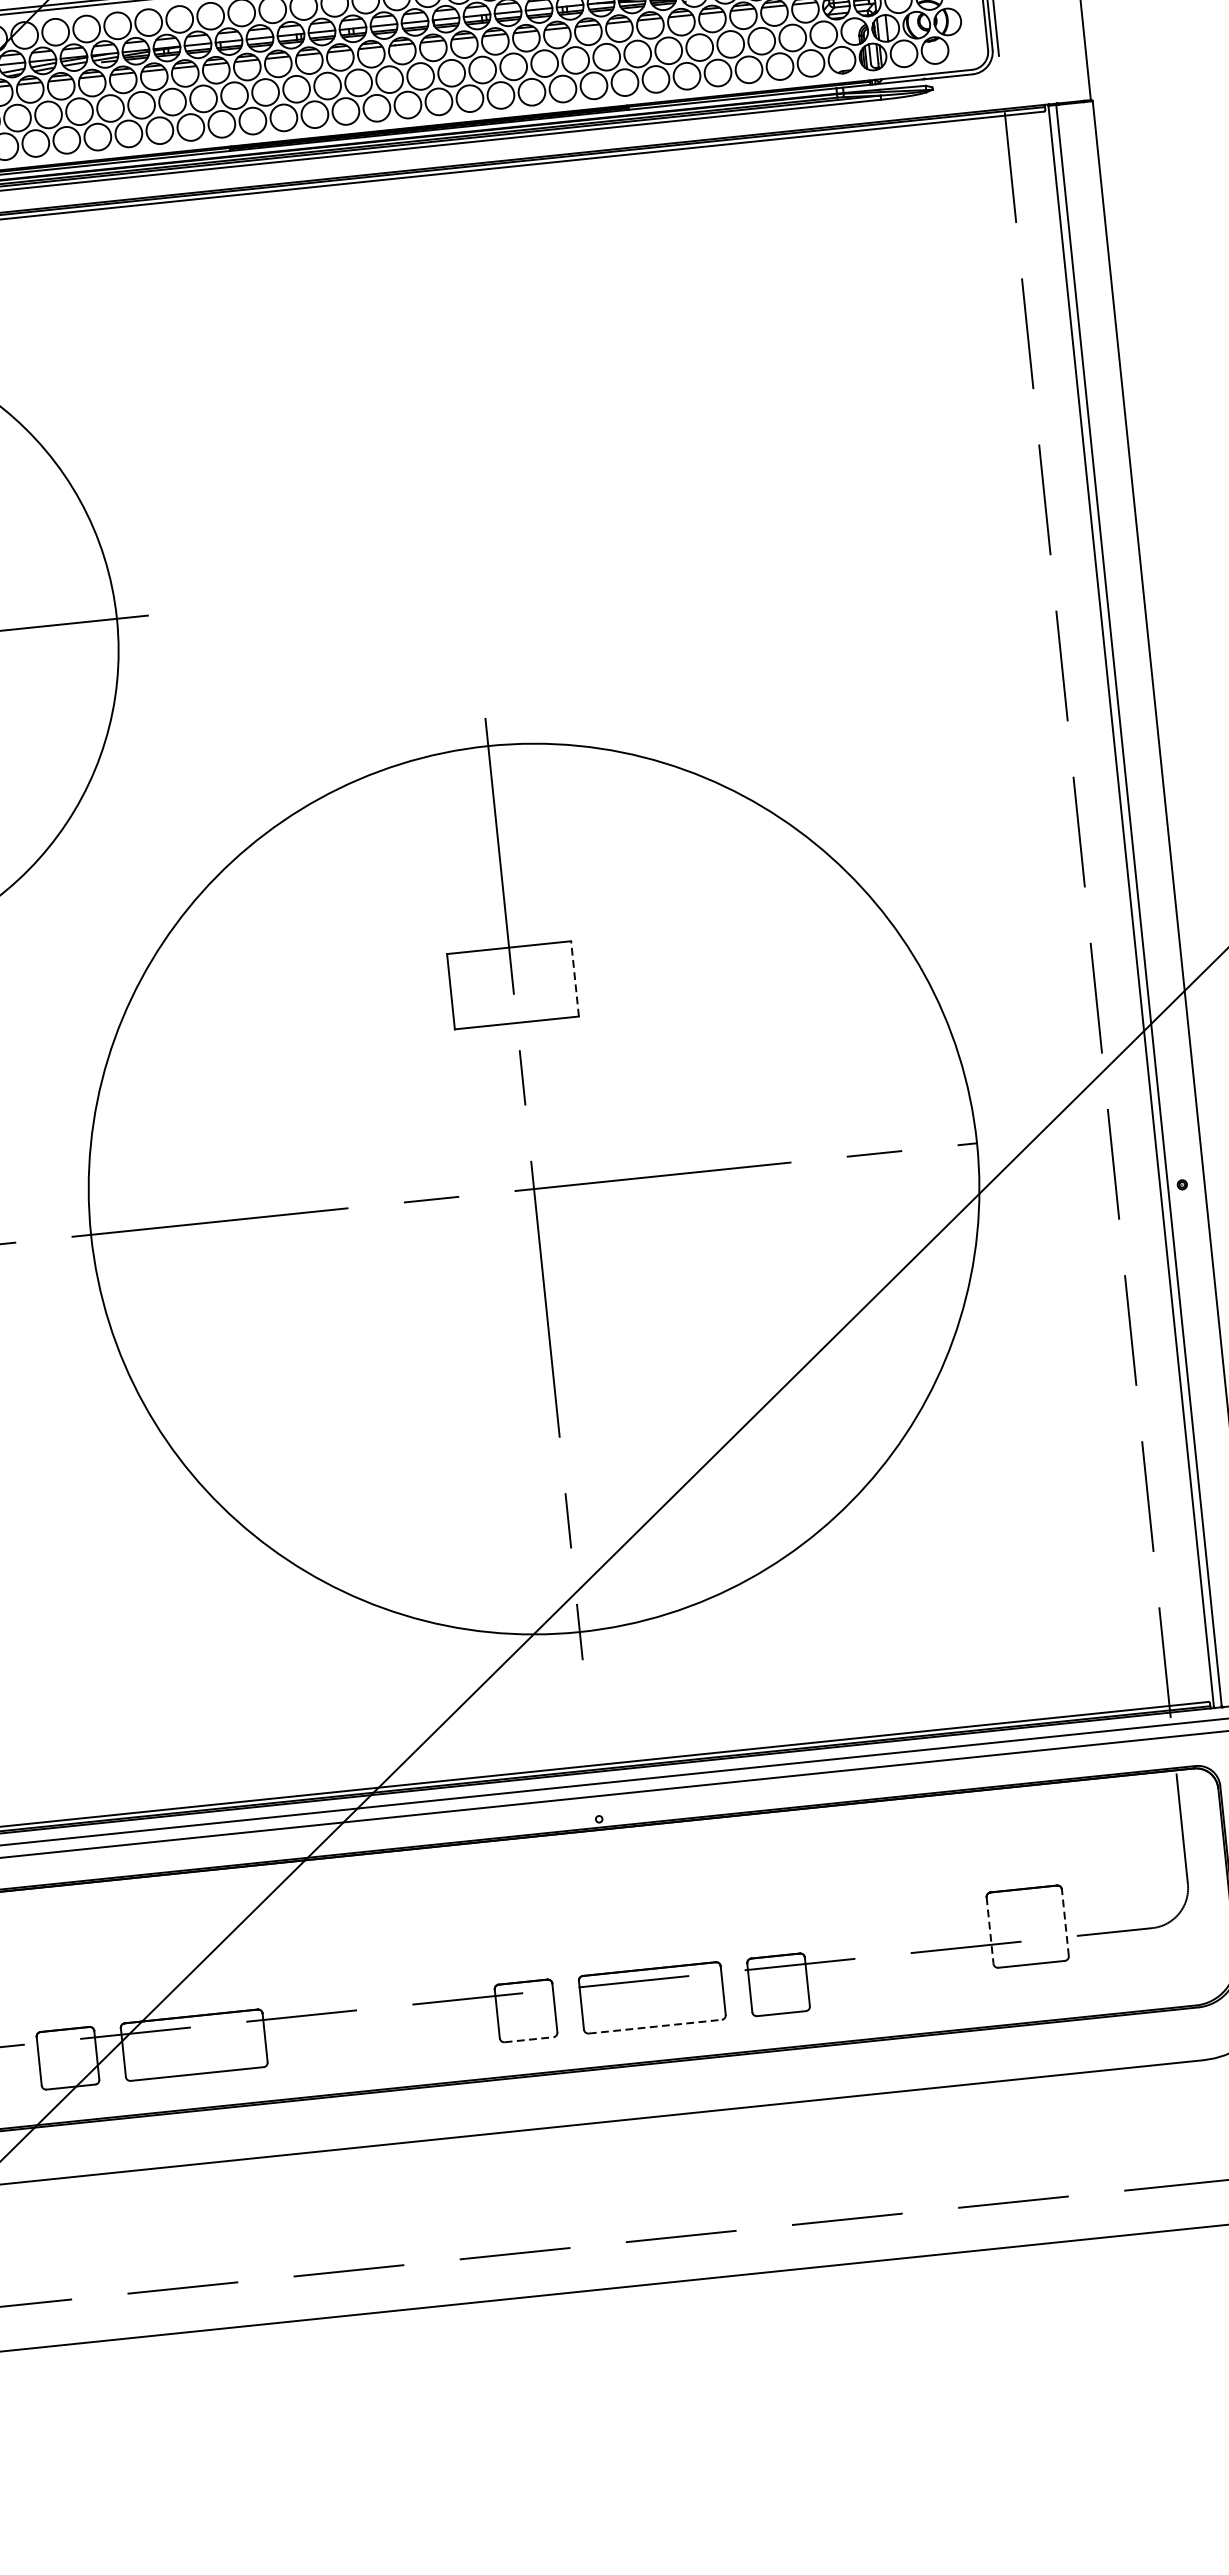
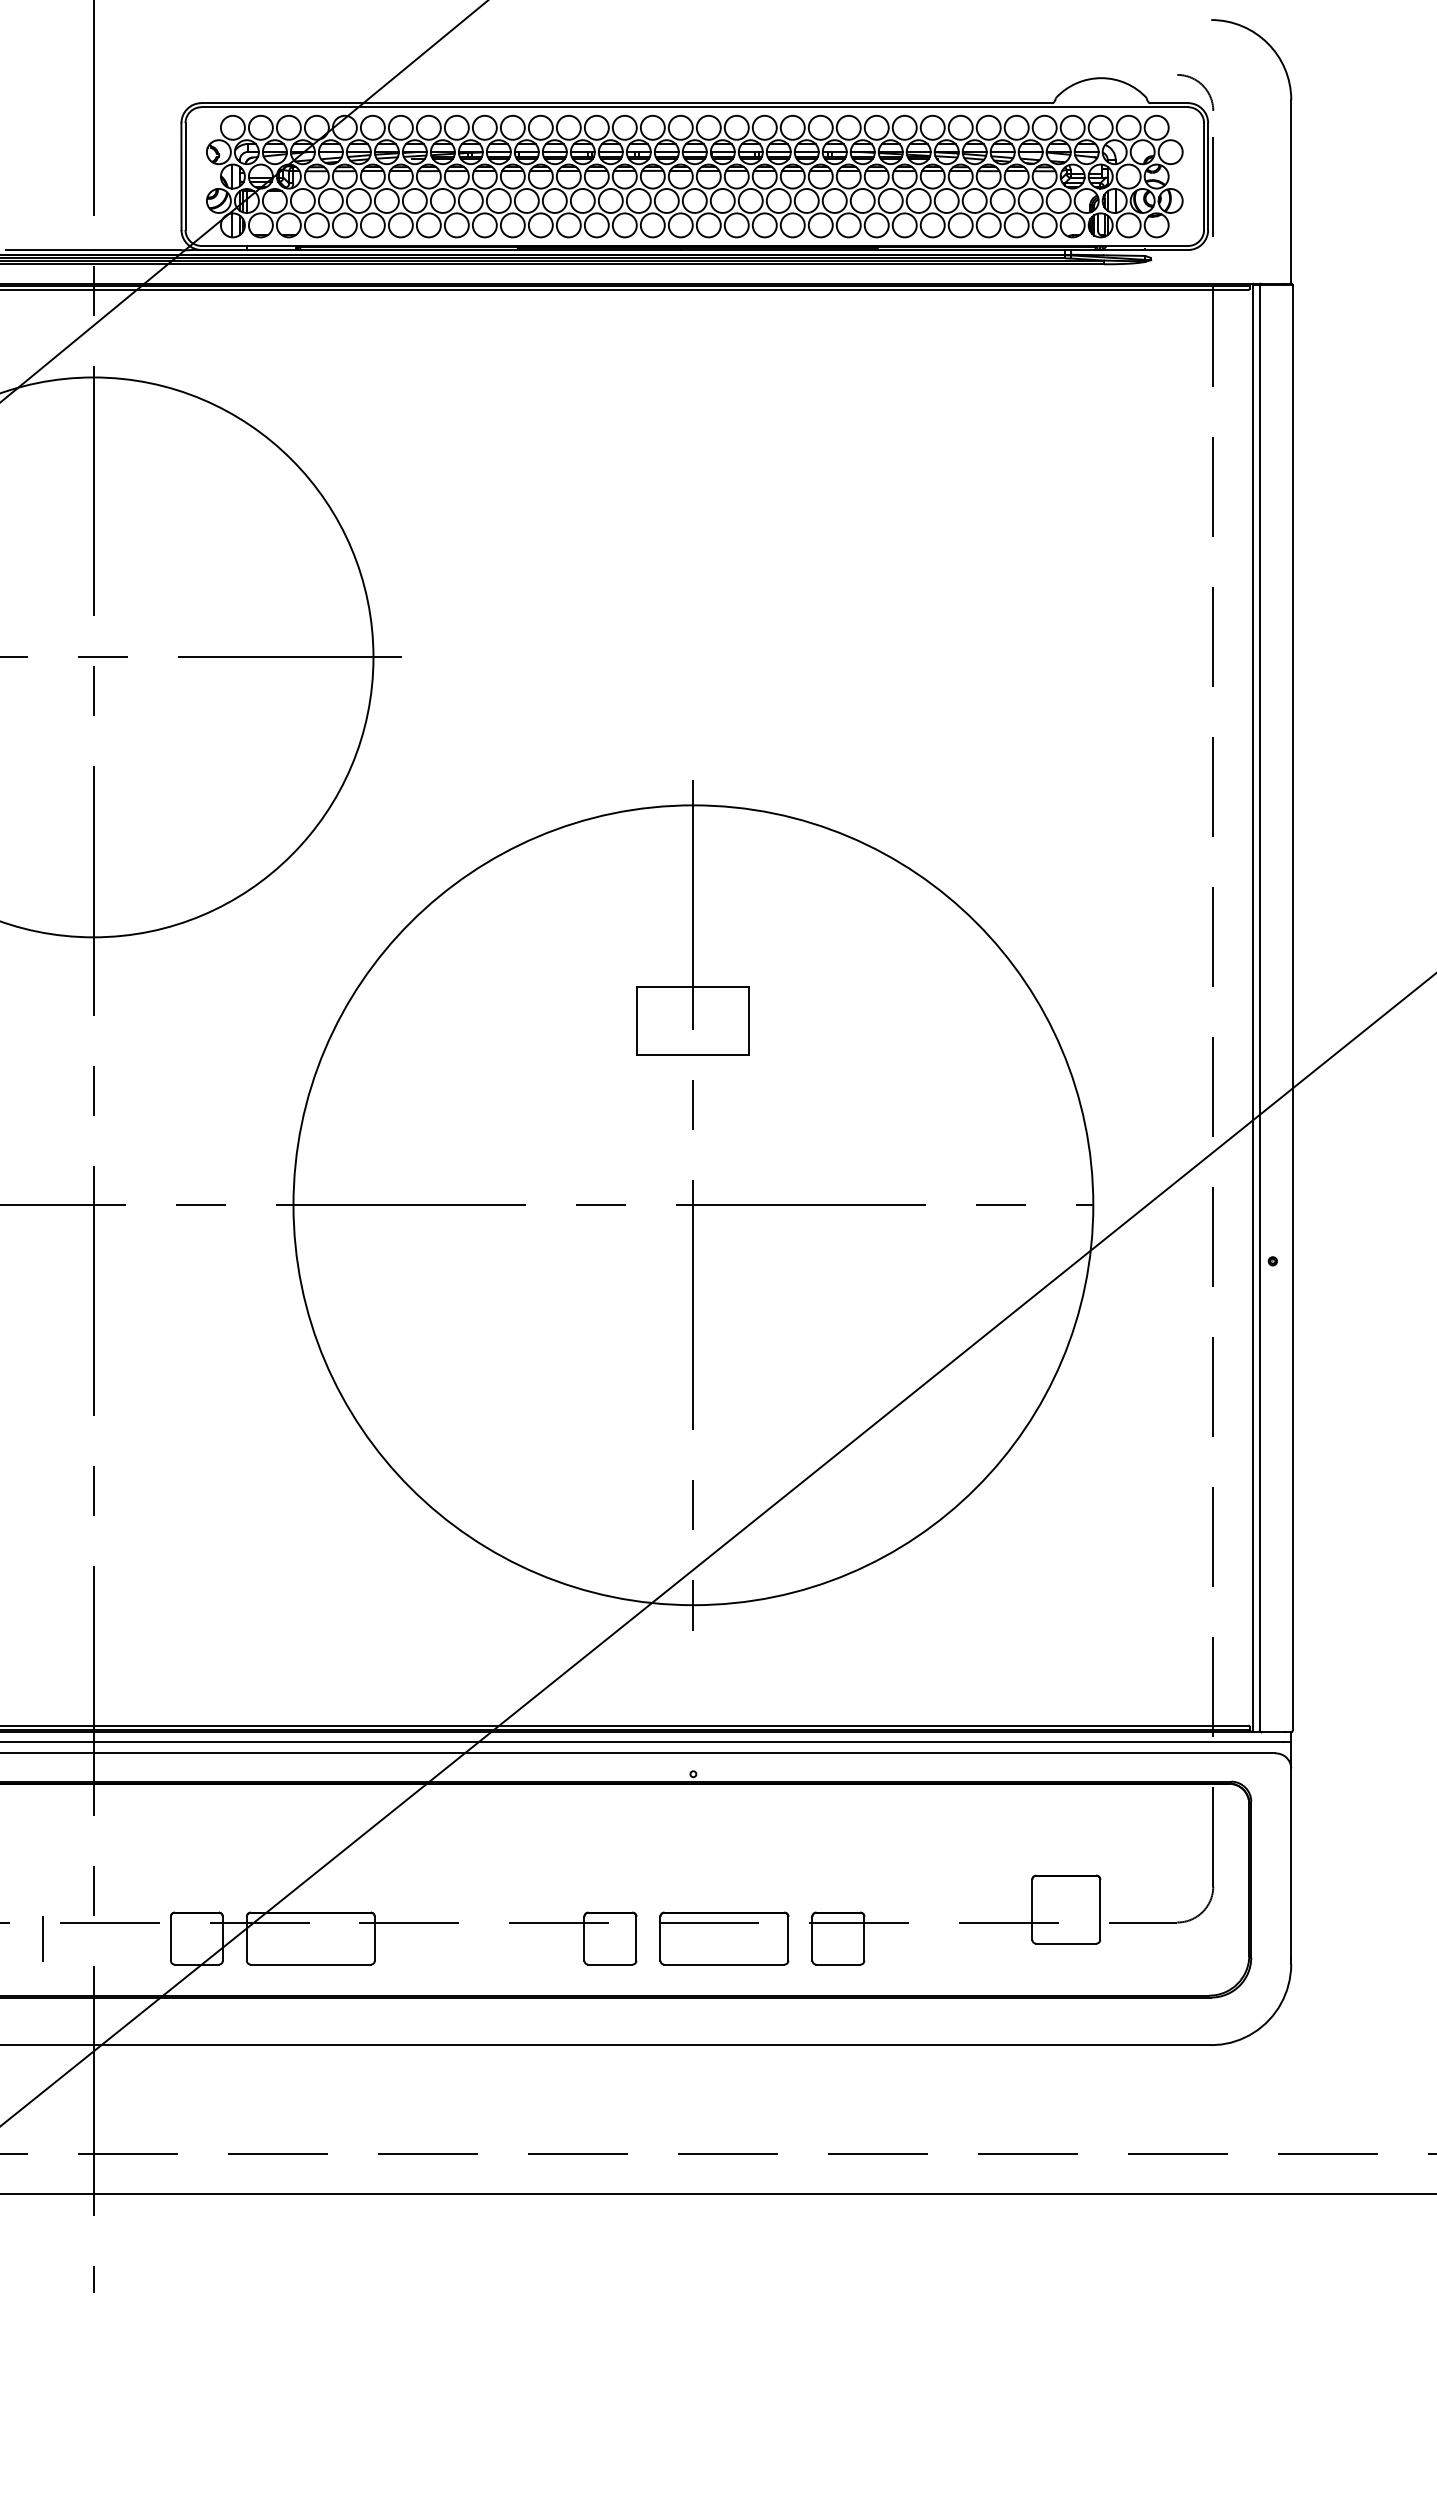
line: (575, 979) -> (749, 1021), dashed -> solid
line: (1065, 1922) -> (1100, 1909), dashed -> solid
line: (990, 1930) -> (1032, 1909), dashed -> solid
line: (655, 2026) -> (724, 1964), dashed -> solid
line: (529, 2039) -> (610, 1964), dashed -> solid

